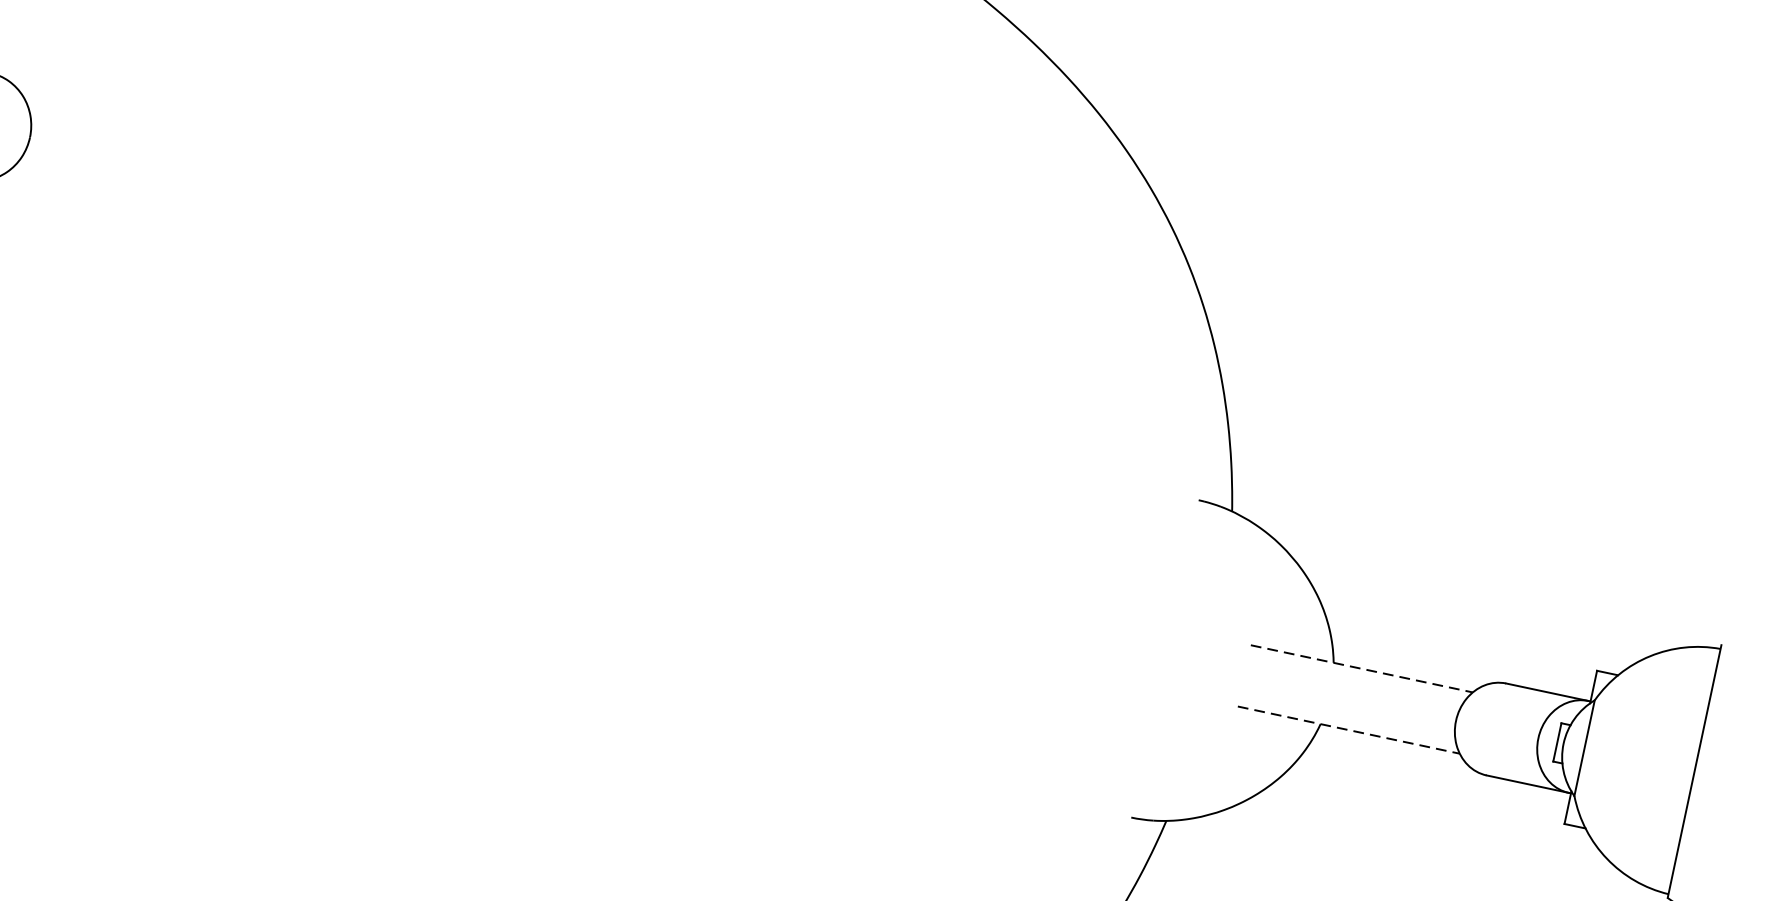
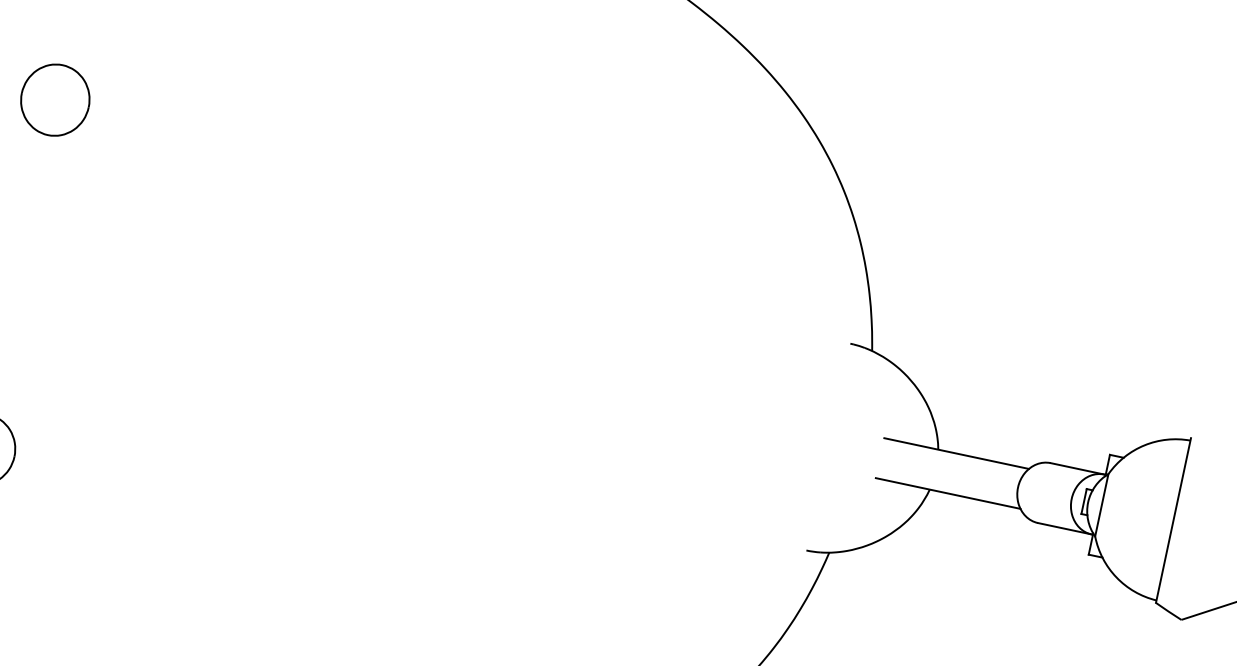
line: (1361, 668) -> (956, 453), dashed -> solid
line: (1349, 730) -> (948, 493), dashed -> solid

